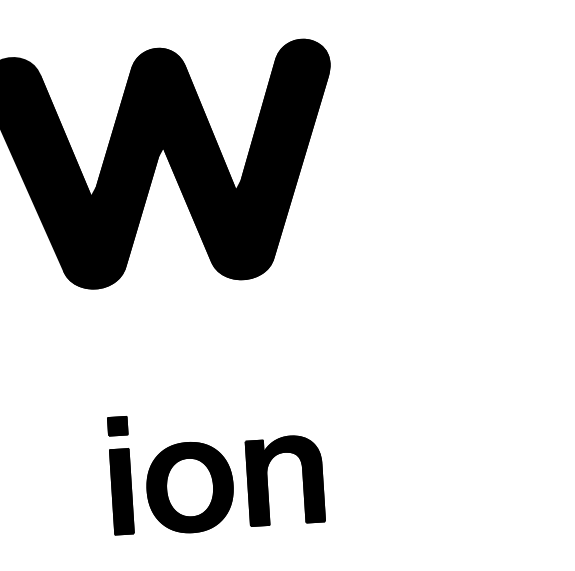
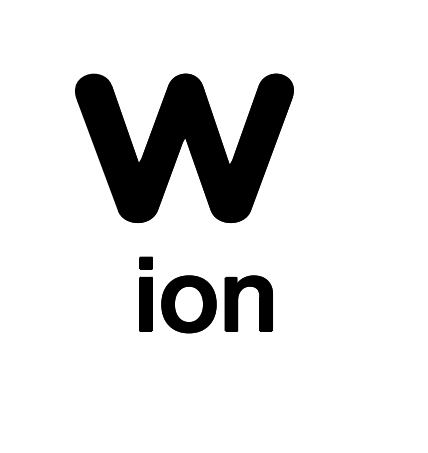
part: (215, 470) -> (205, 294), moved

